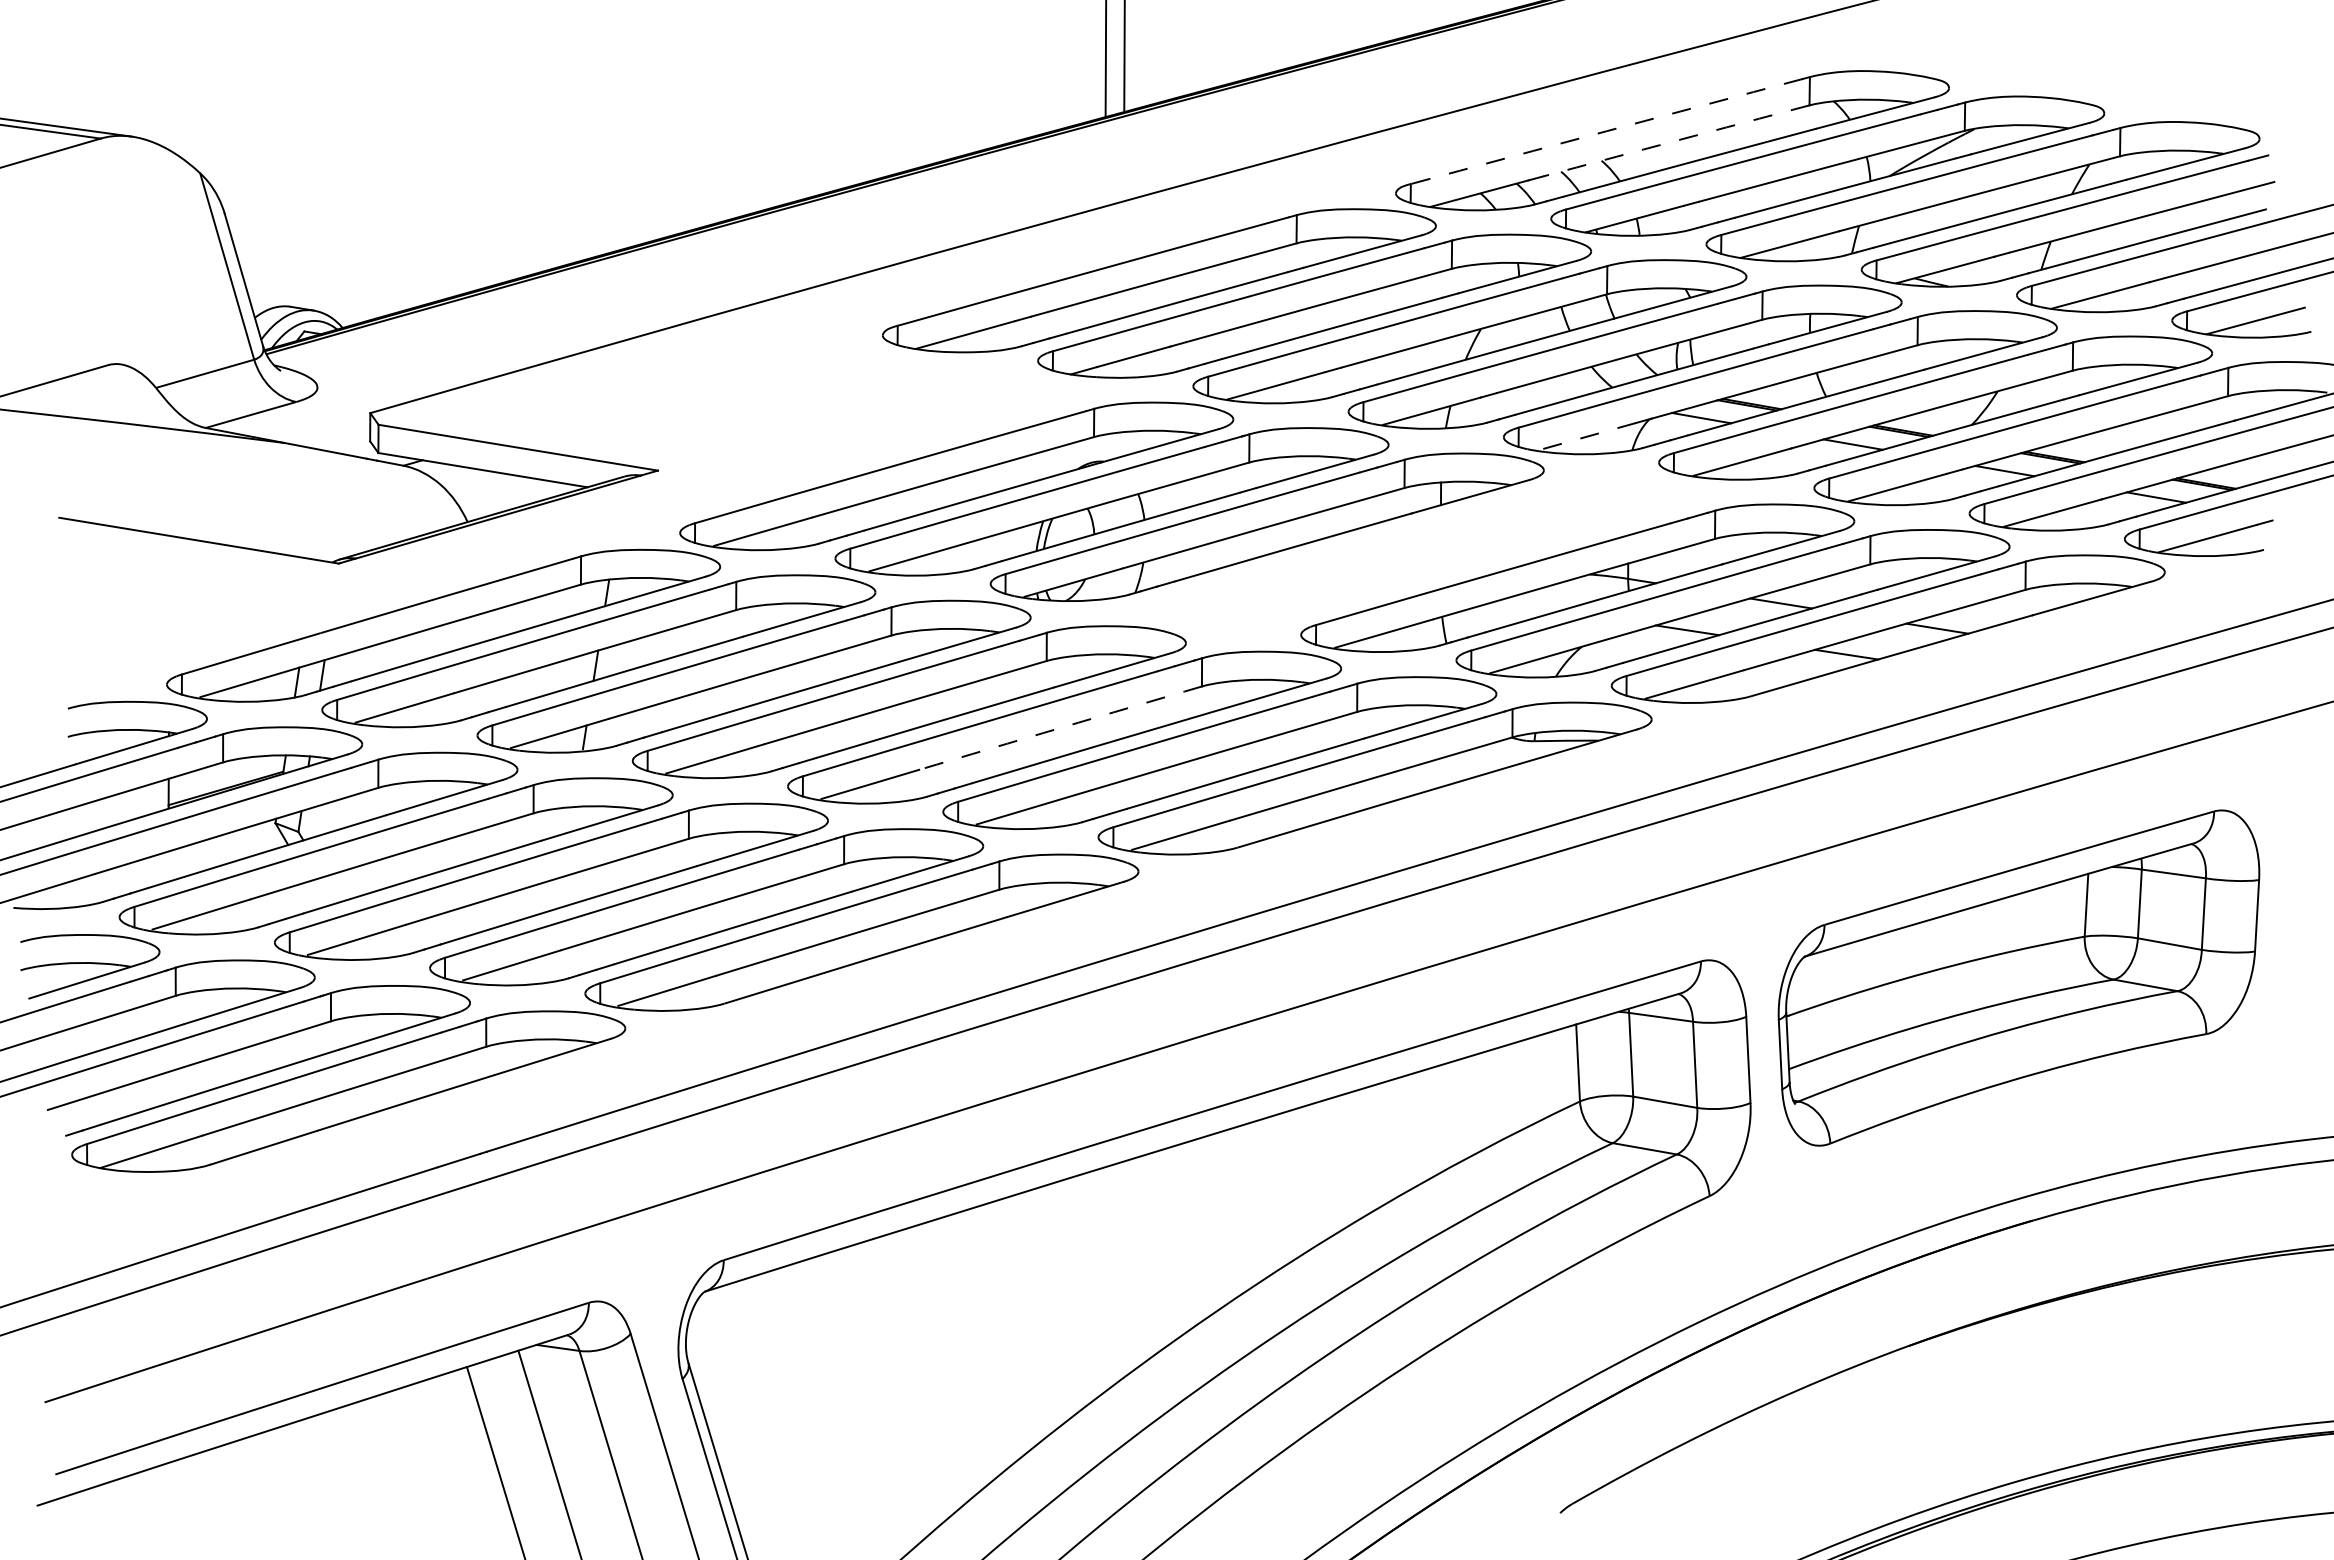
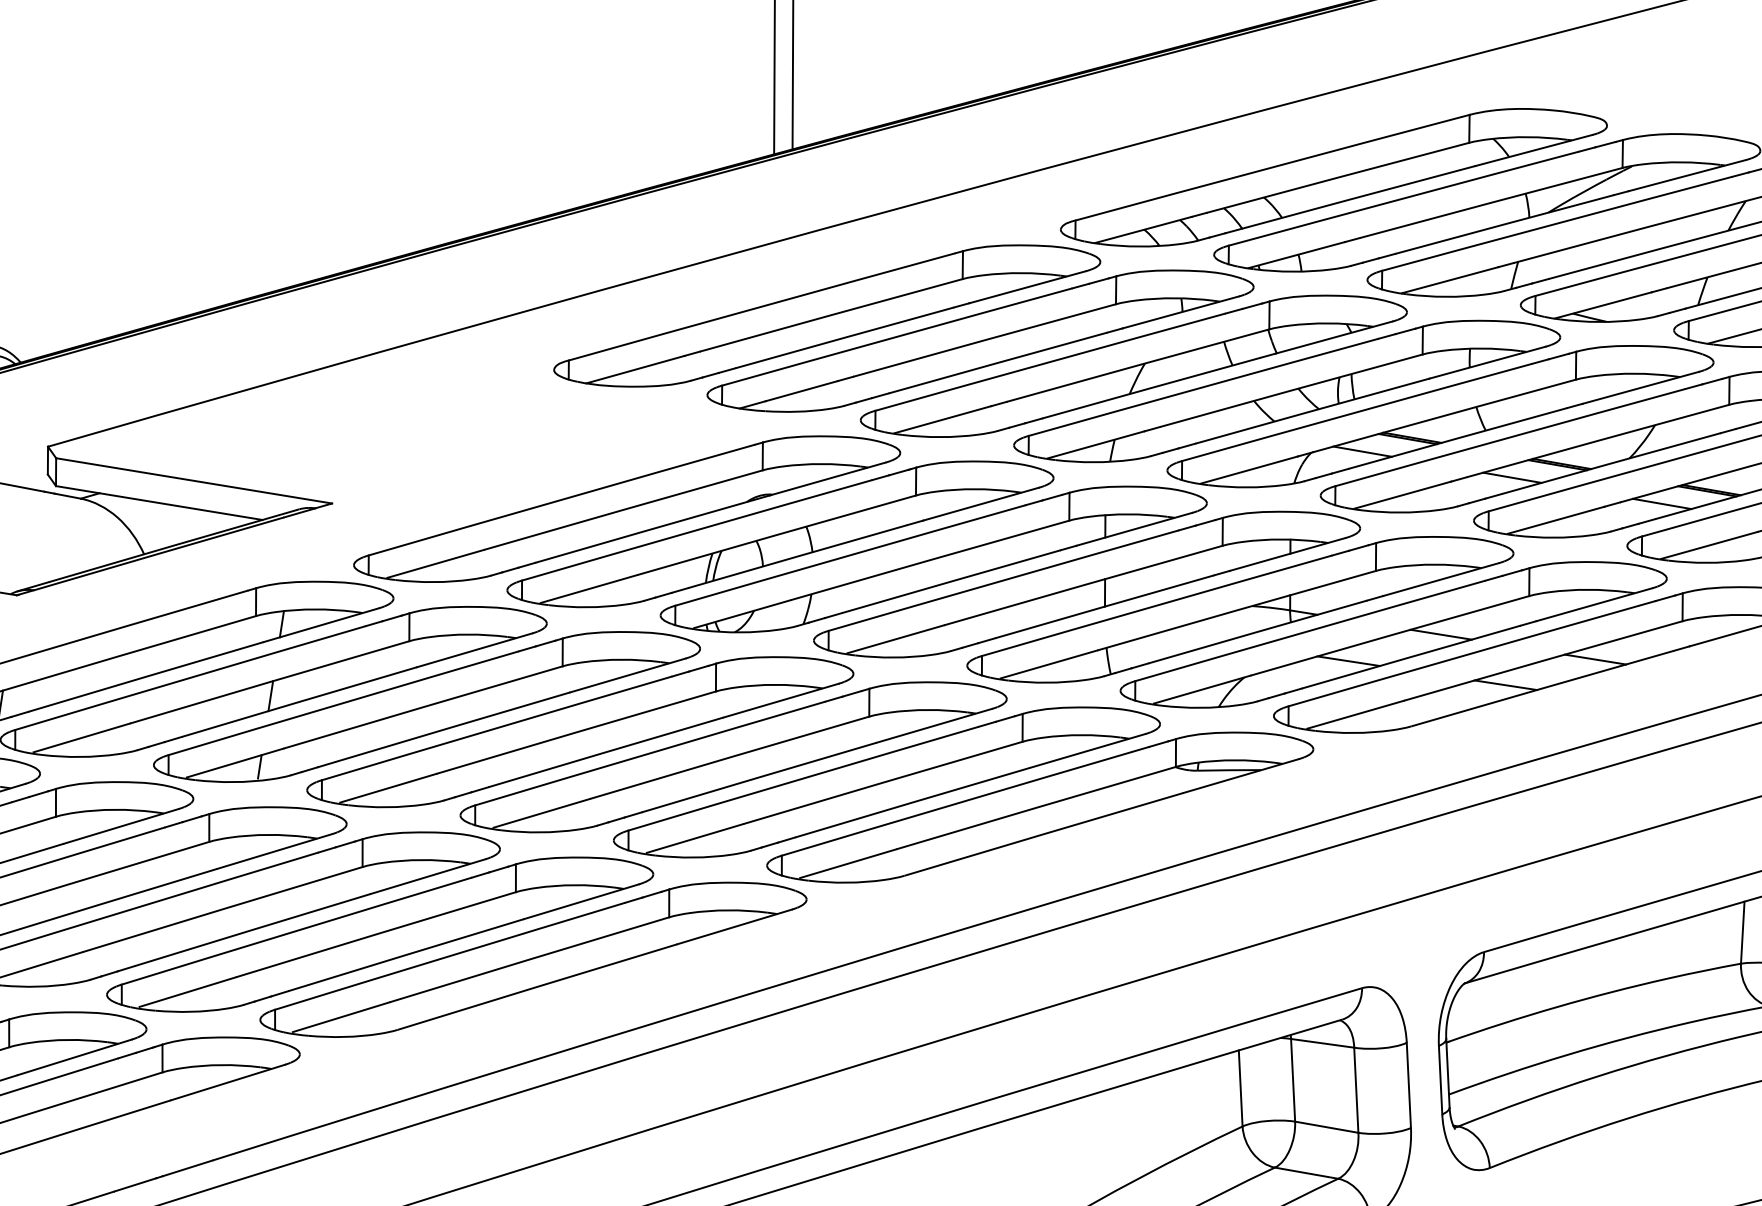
arc: (1606, 131) -> (1268, 168), dashed -> solid
arc: (1676, 140) -> (1337, 177), dashed -> solid
line: (1587, 436) -> (1249, 469), dashed -> solid
part: (1422, 552) -> (1087, 584), added
arc: (1060, 727) -> (729, 757), dashed -> solid

